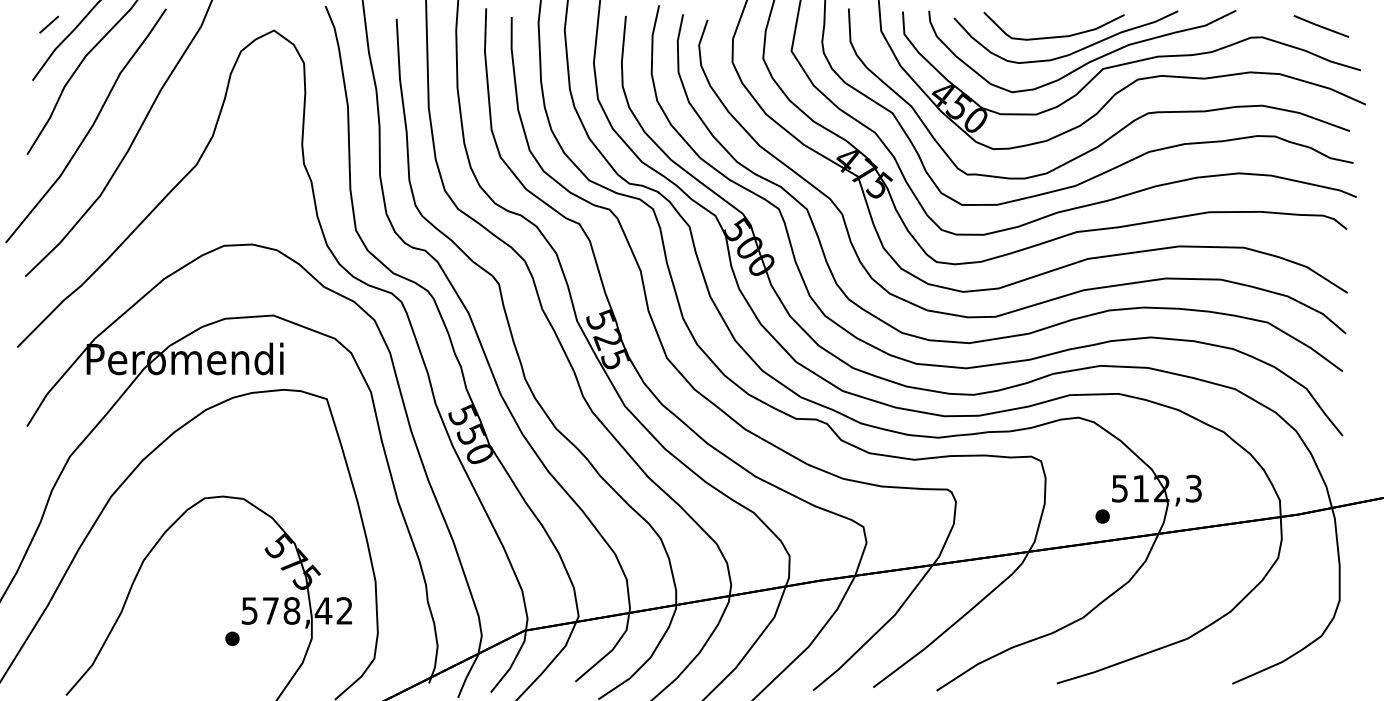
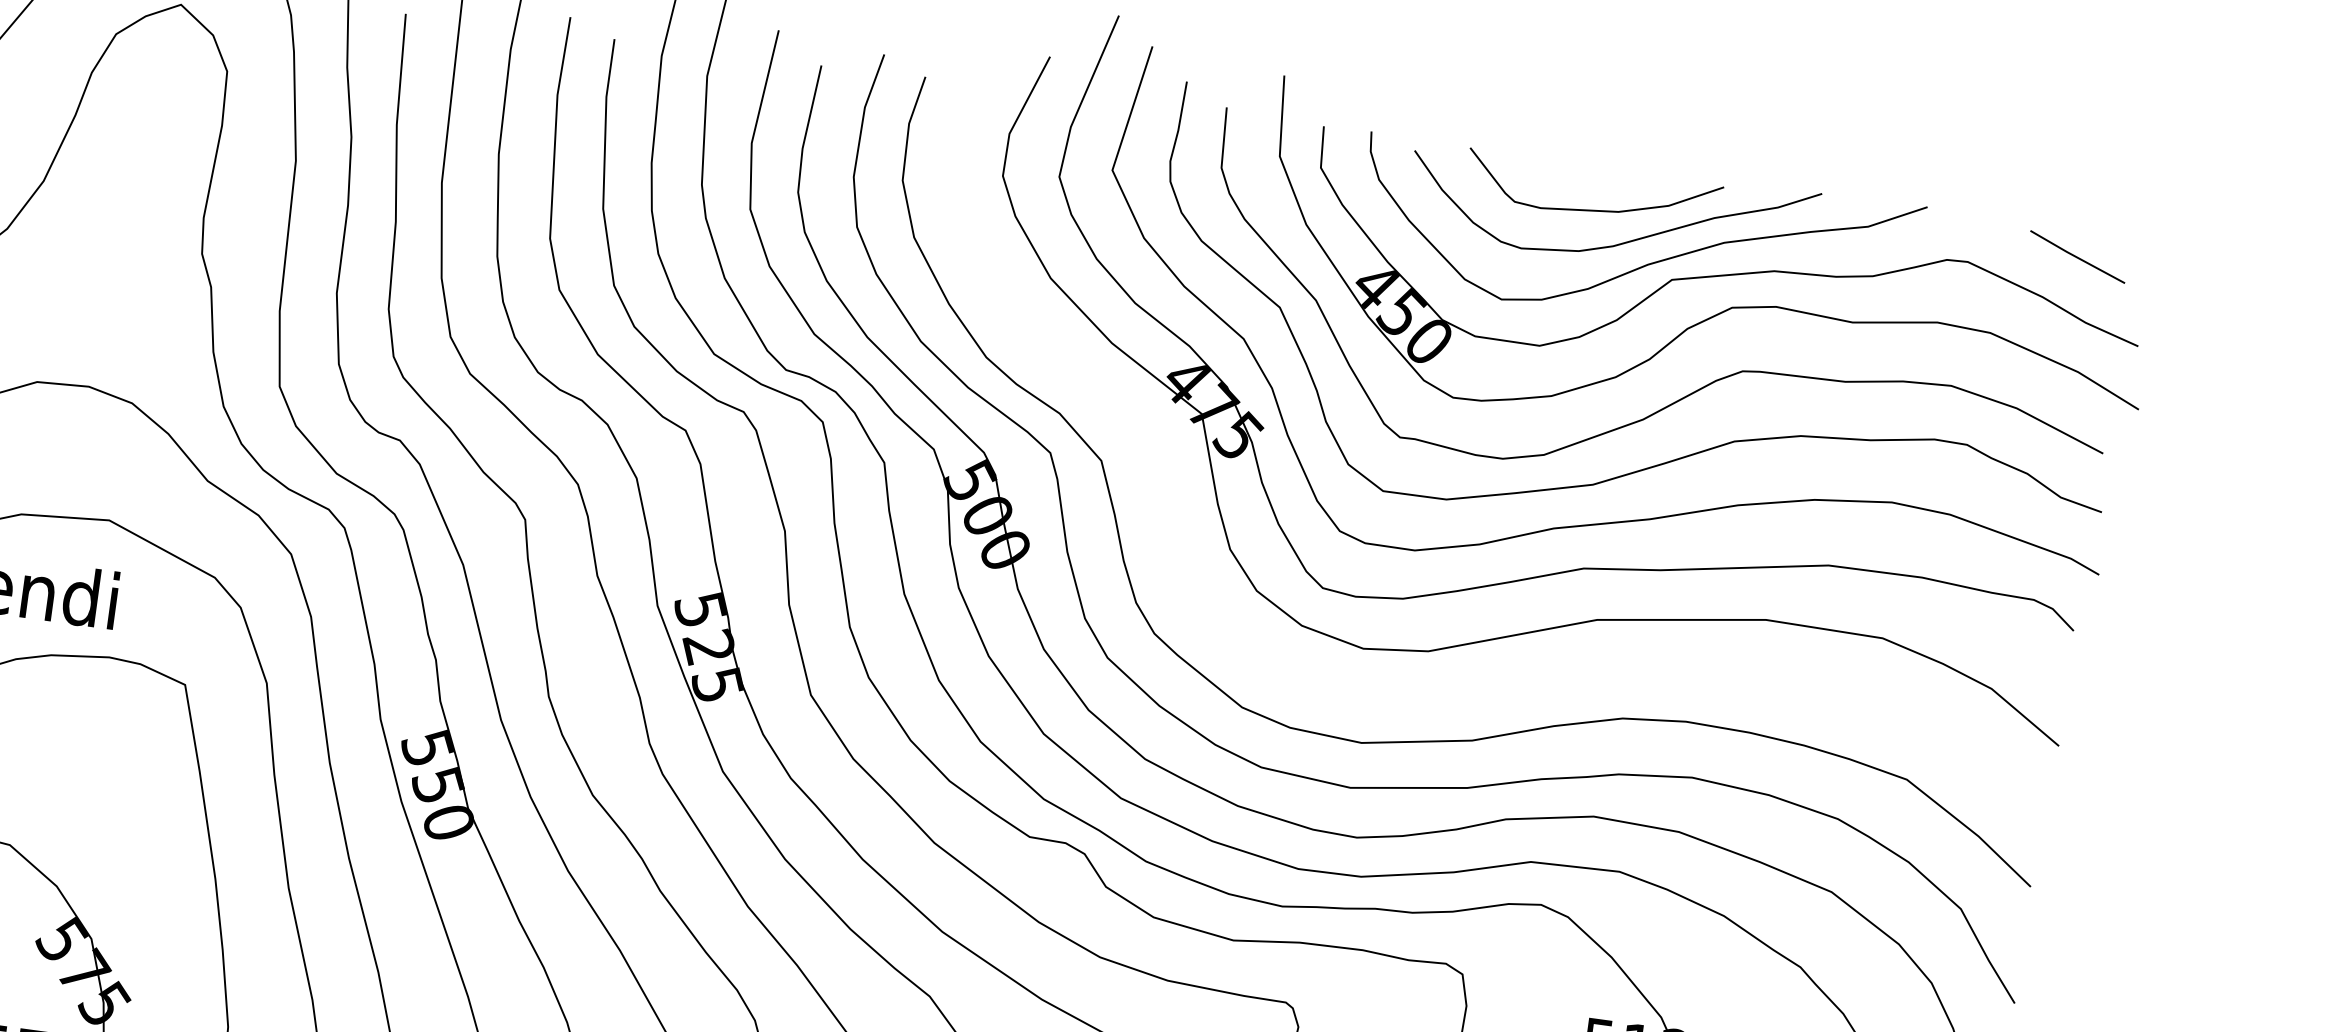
part: (1058, 296) -> (1534, 680), removed

